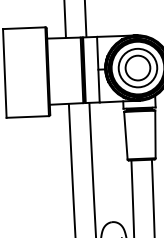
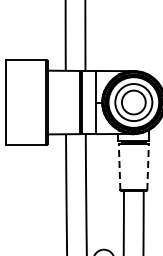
line: (155, 134) -> (148, 167), solid -> dashed
line: (125, 136) -> (119, 167), solid -> dashed

